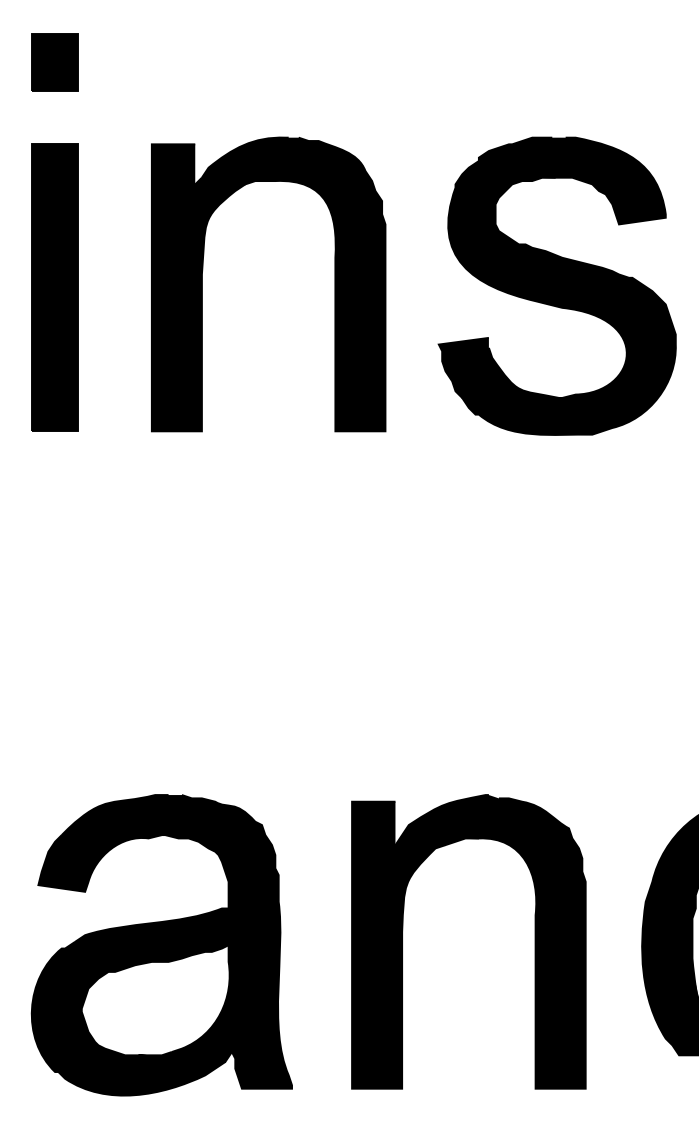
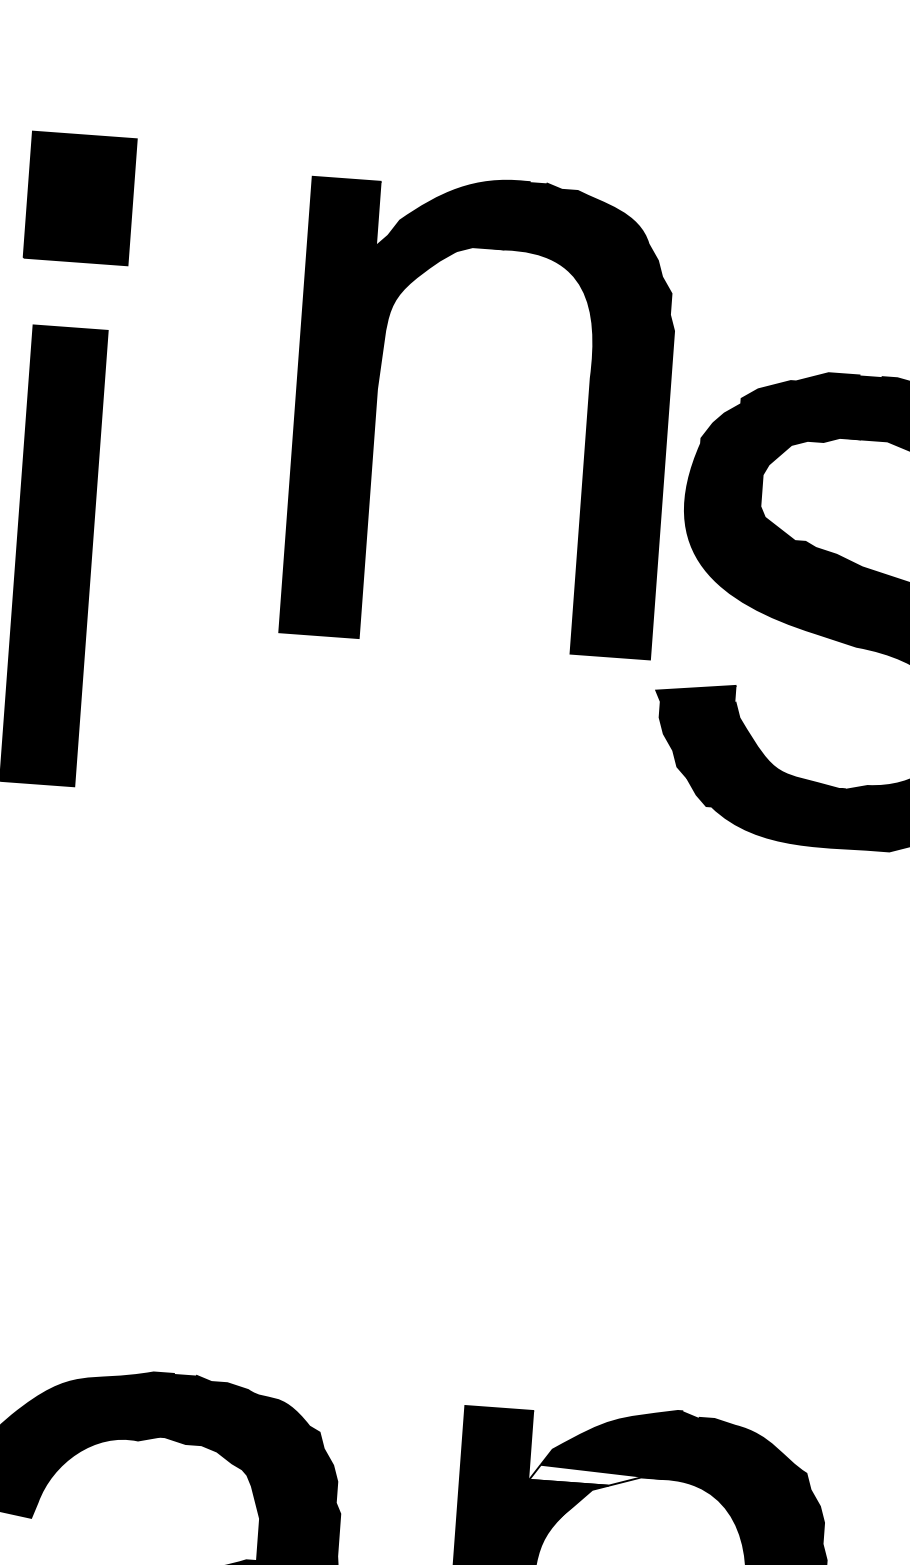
part: (54, 62) -> (79, 198), size x1.4
part: (202, 284) -> (376, 405), moved
fill: (436, 840) -> (594, 1477), removed

